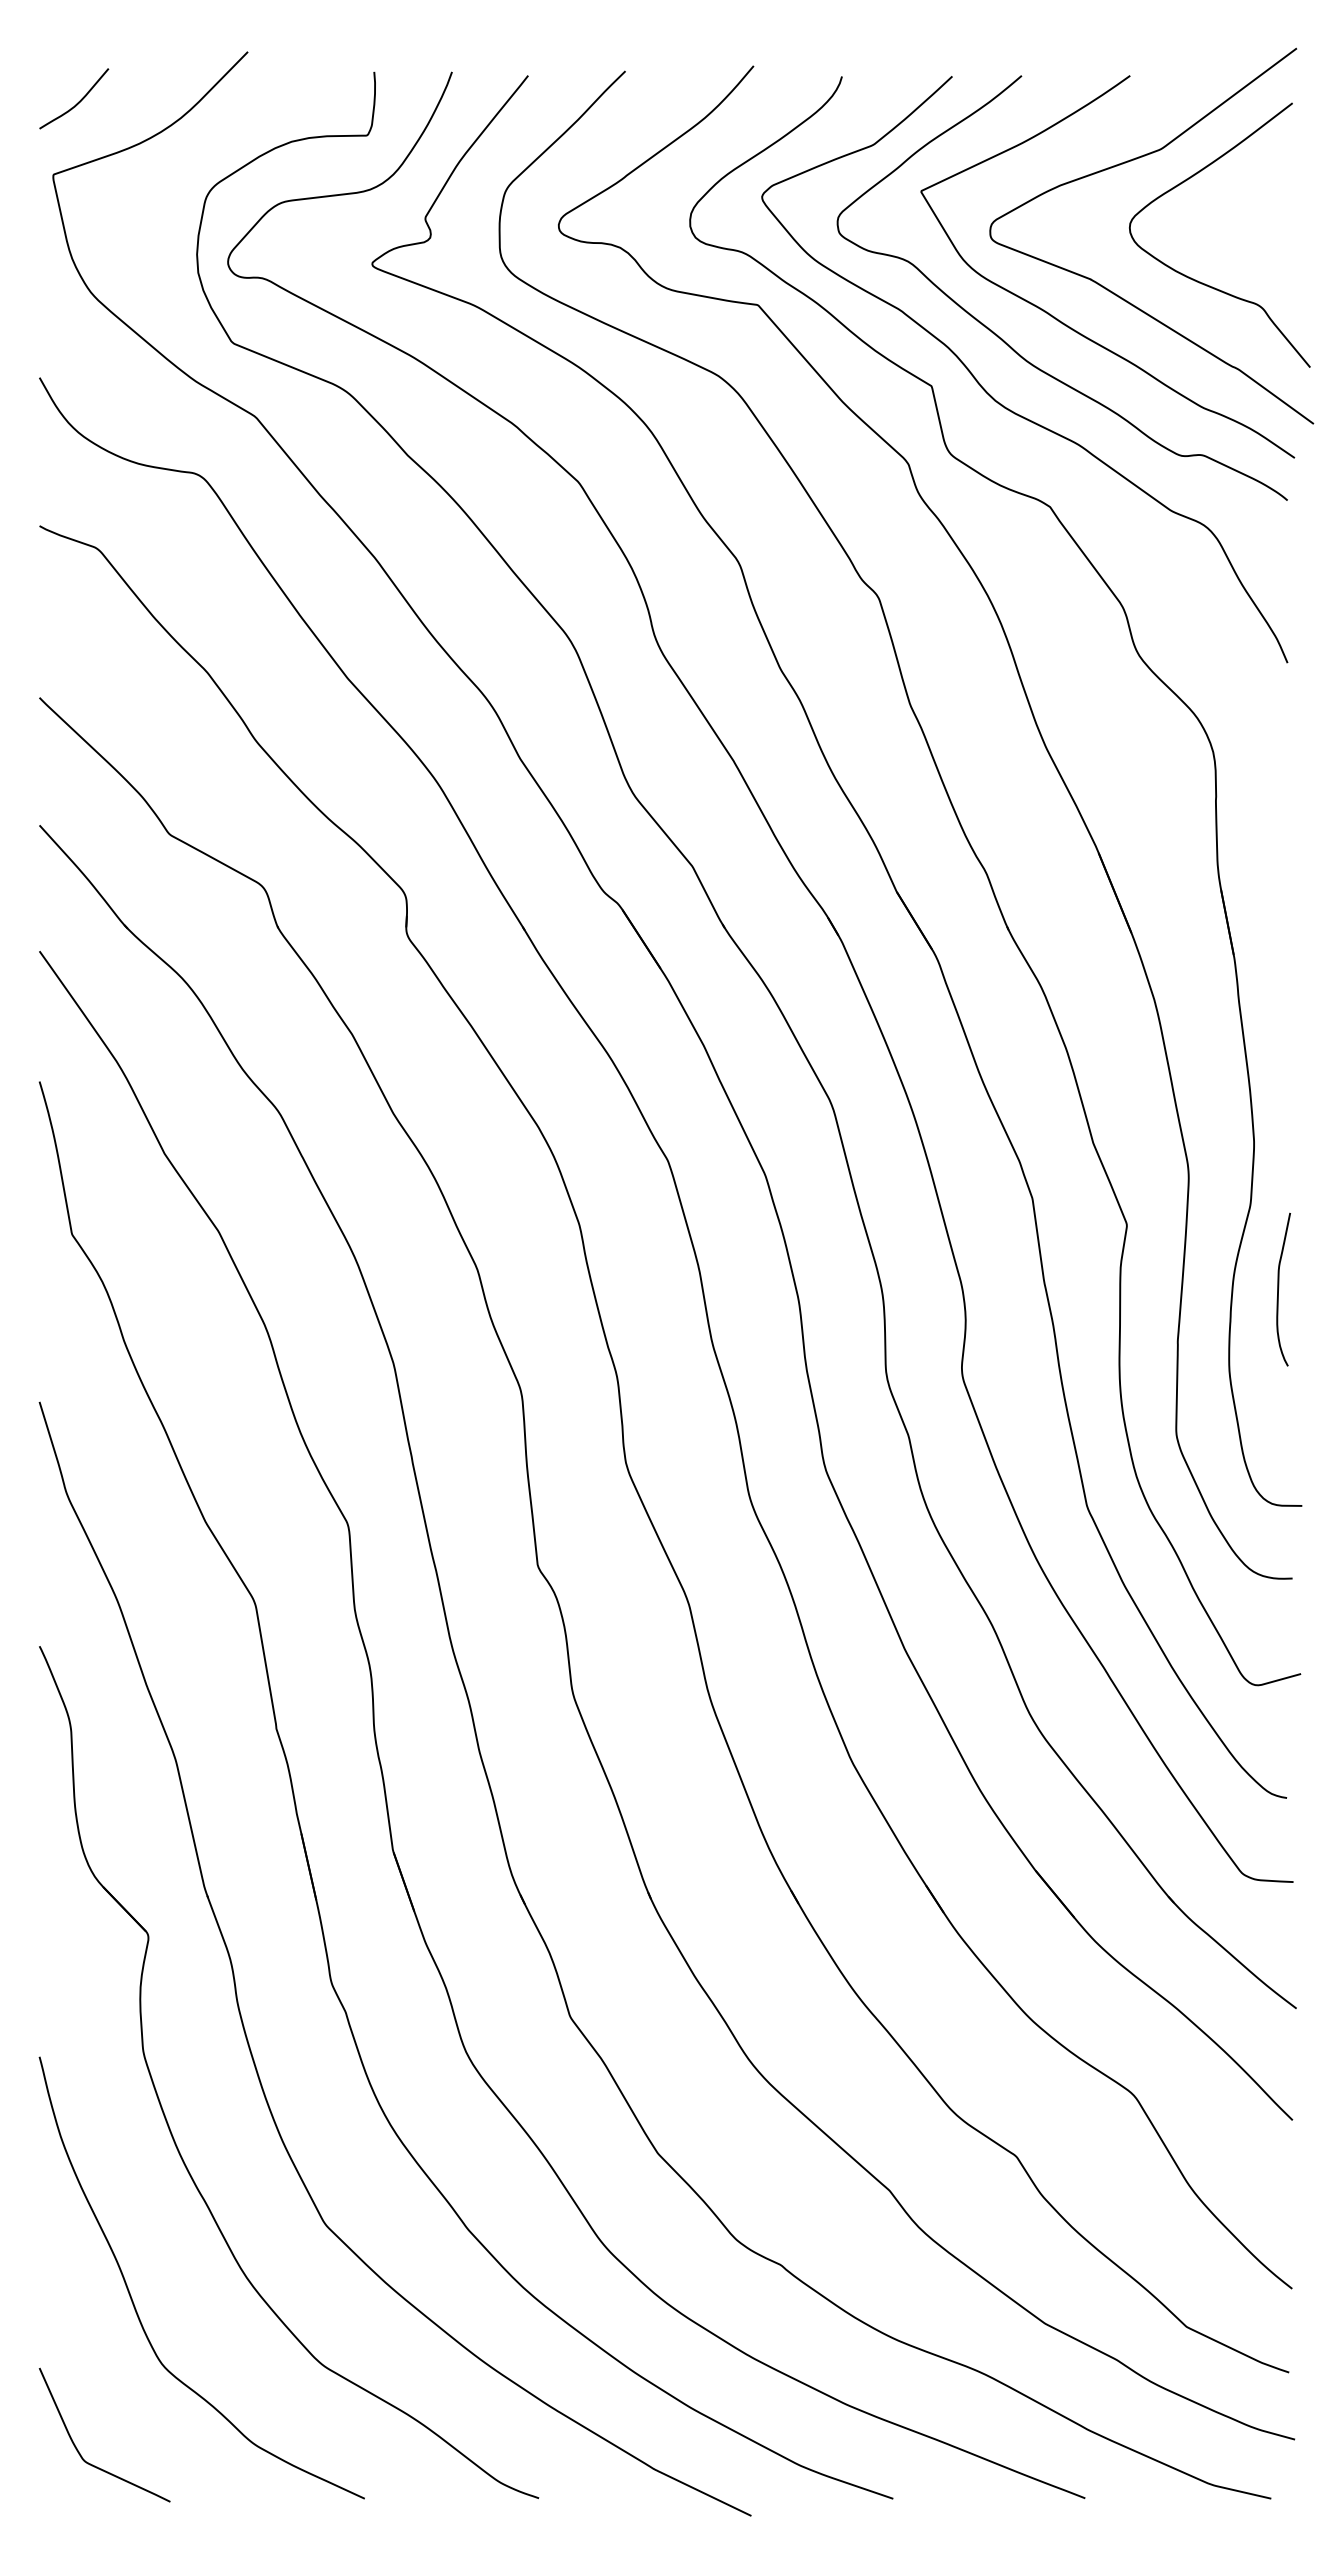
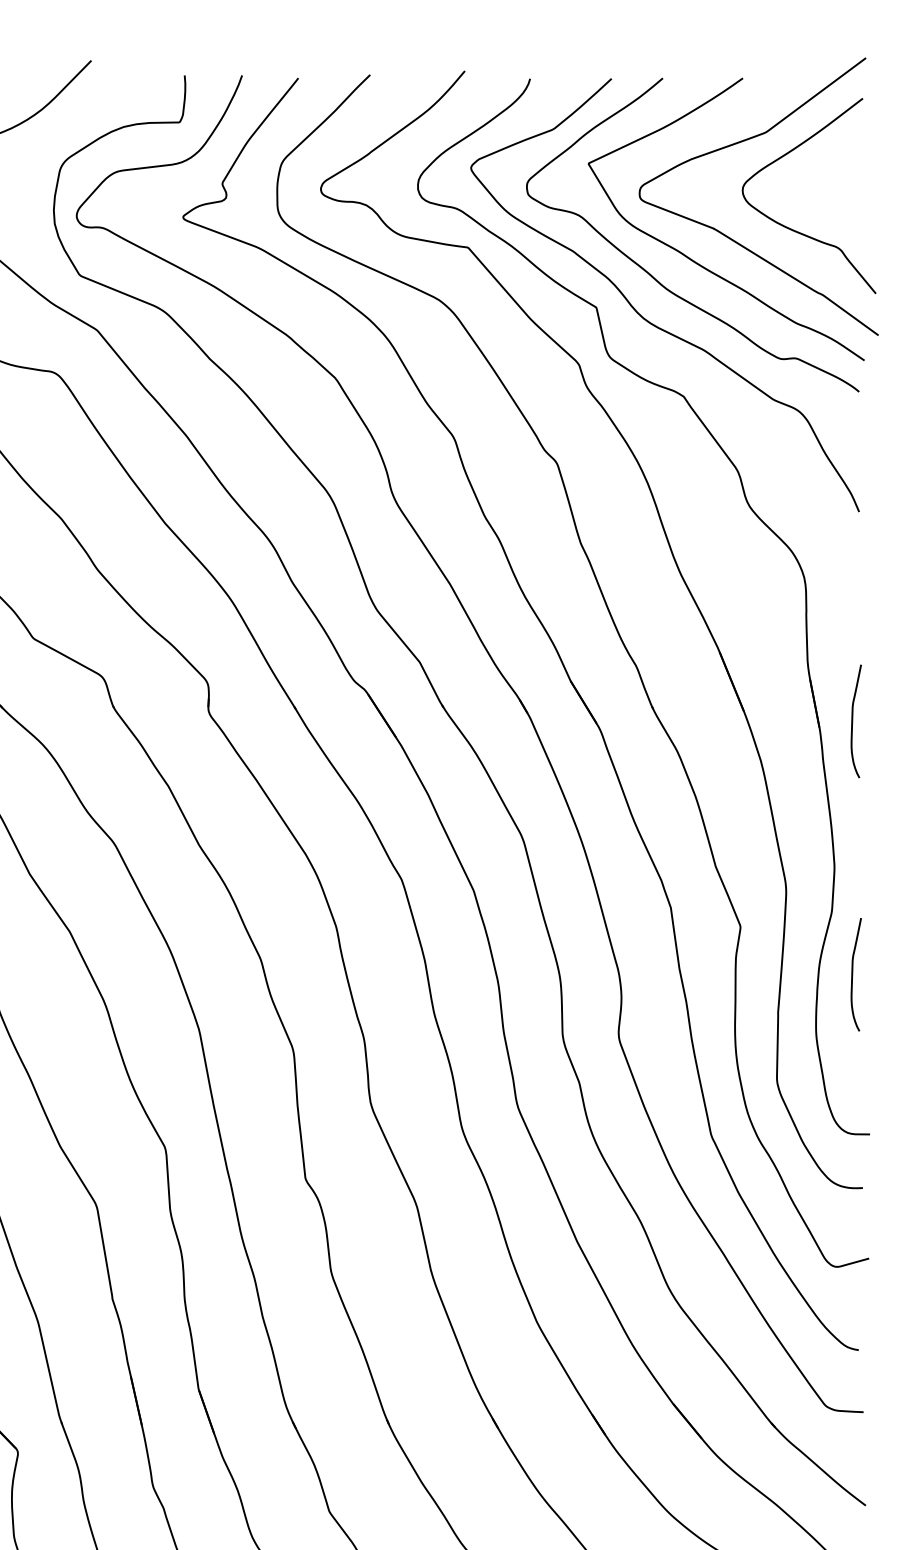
curve: (1279, 944) -> (853, 719), added

